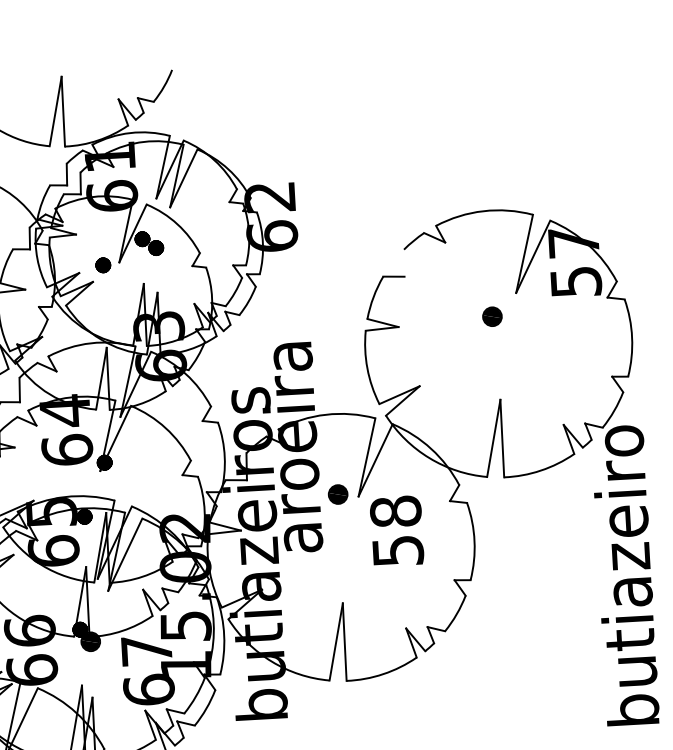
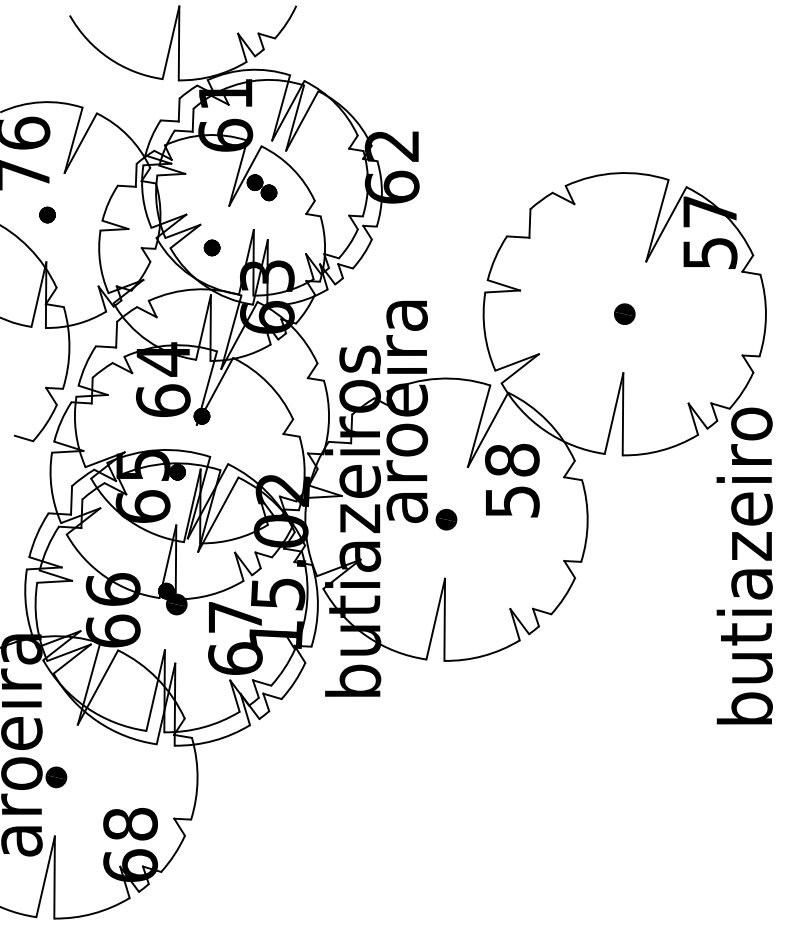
line: (403, 263) -> (529, 223), added
part: (102, 264) -> (211, 247), moved
part: (492, 316) -> (624, 313), moved
part: (338, 494) -> (446, 519), moved
text: (397, 530) -> (512, 480), moved

